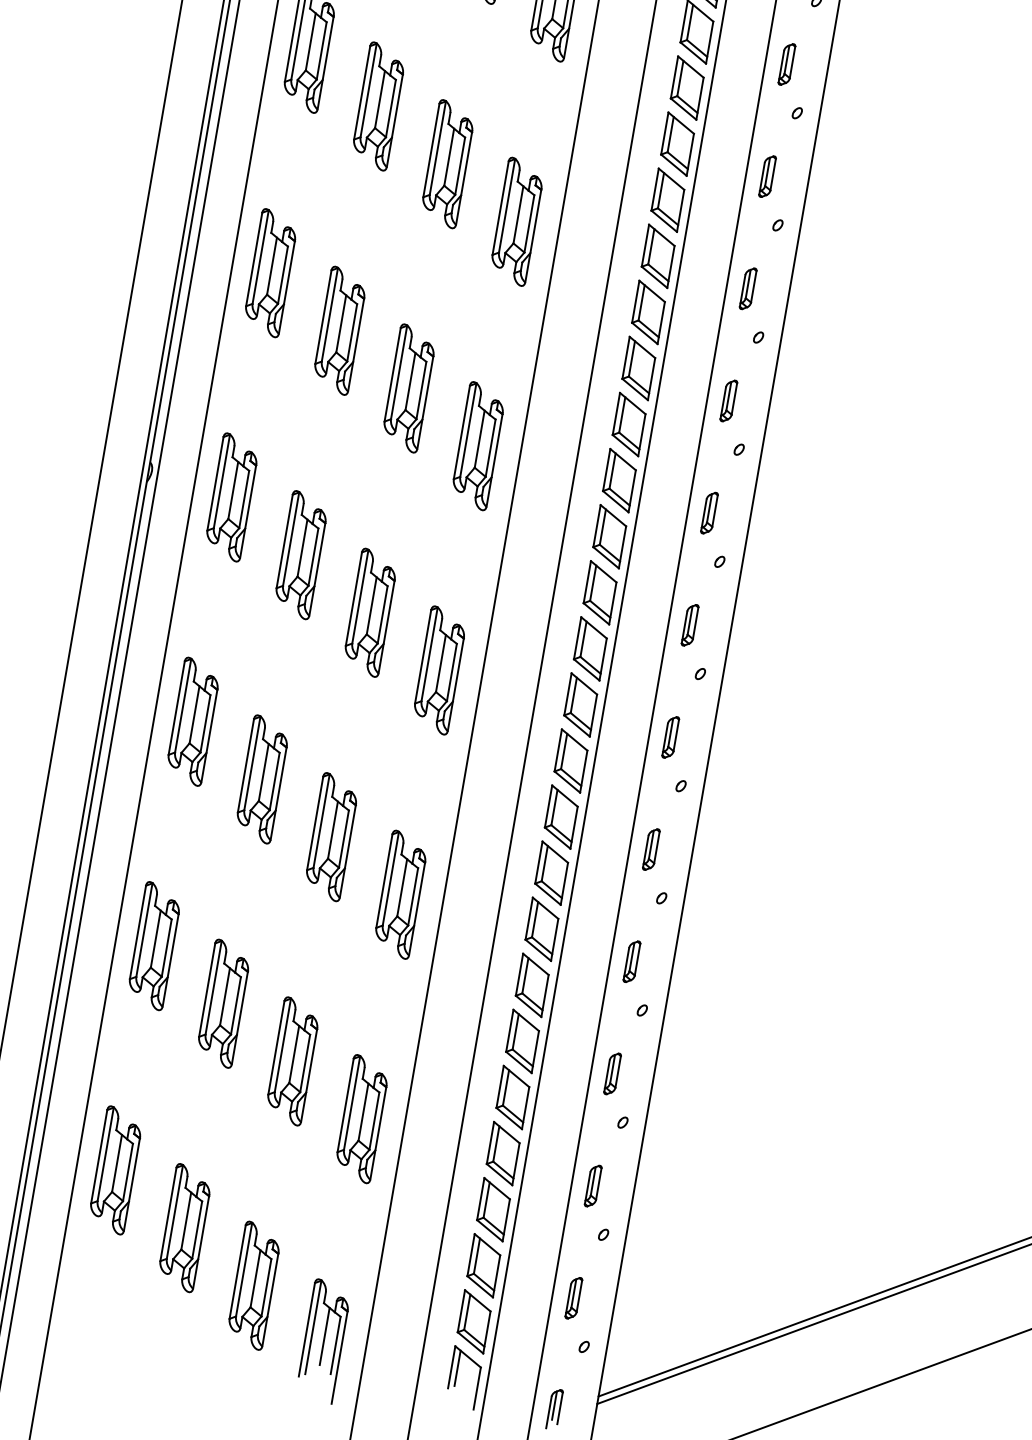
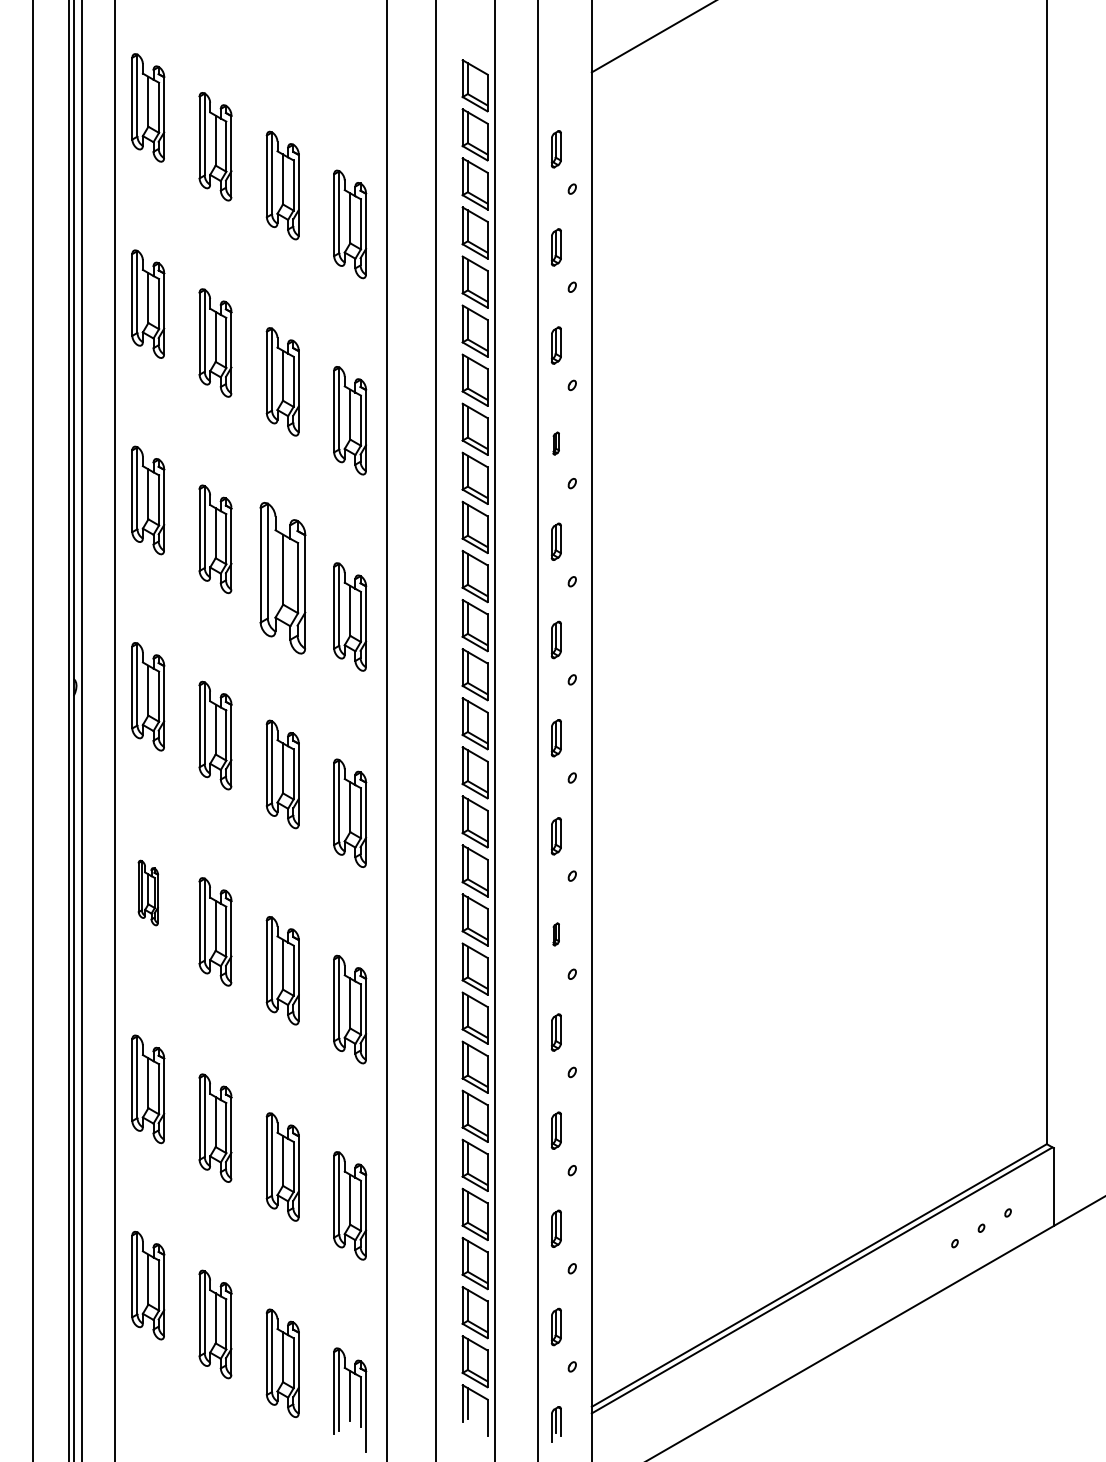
part: (747, 288) -> (555, 443), size x0.6
part: (408, 387) -> (282, 577), size x1.4
part: (193, 721) -> (148, 892), size x0.6
part: (650, 849) -> (555, 934), size x0.6

